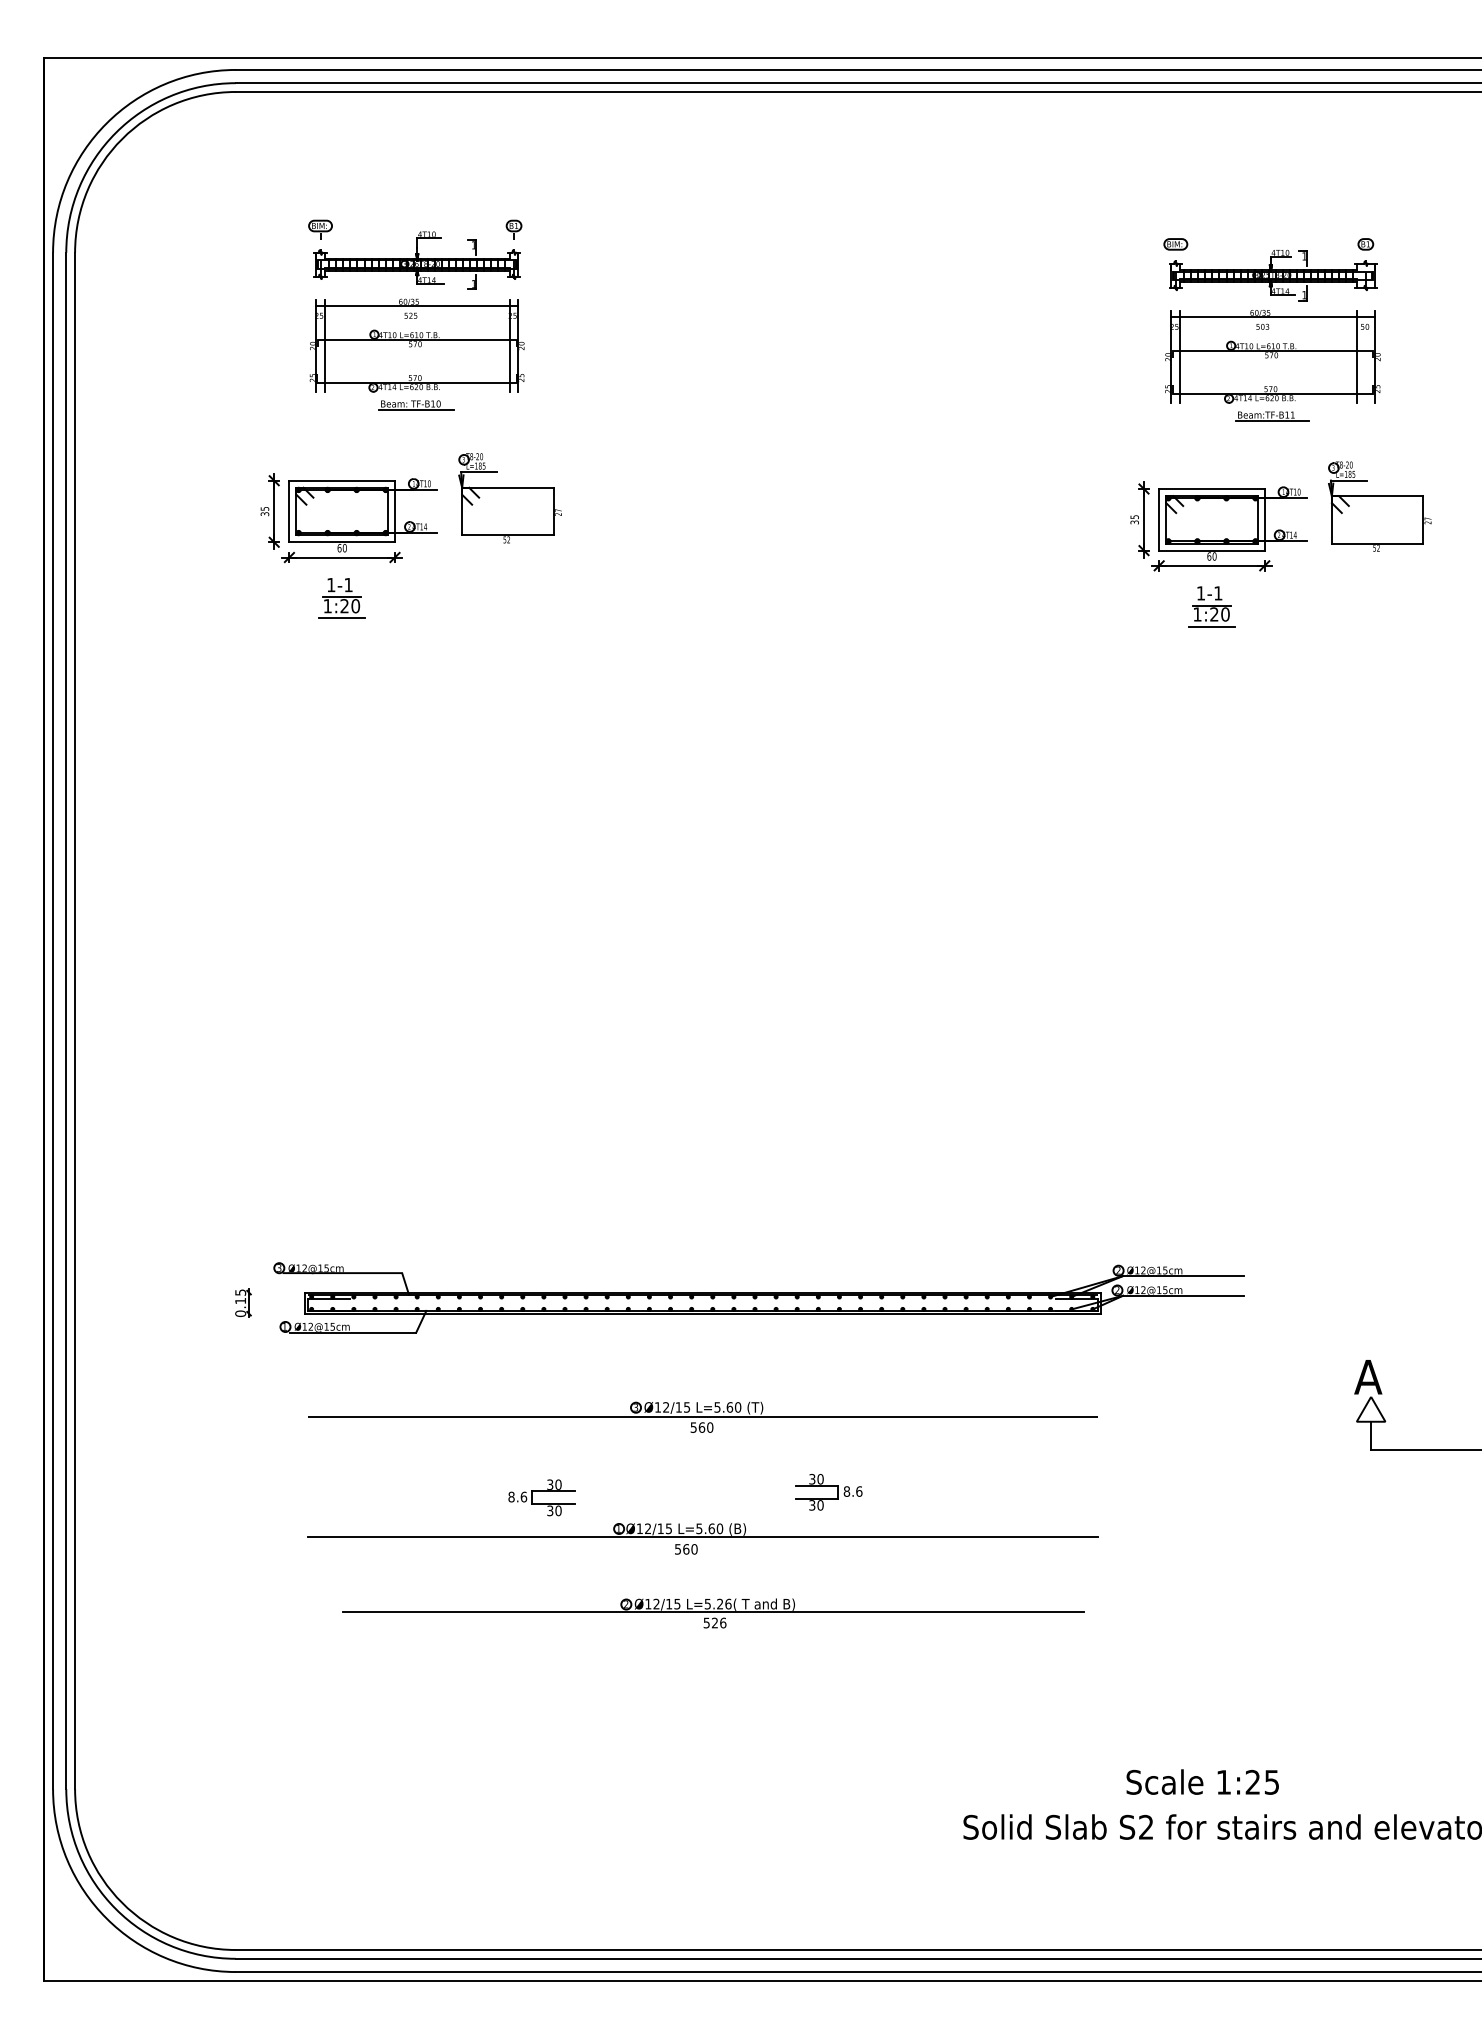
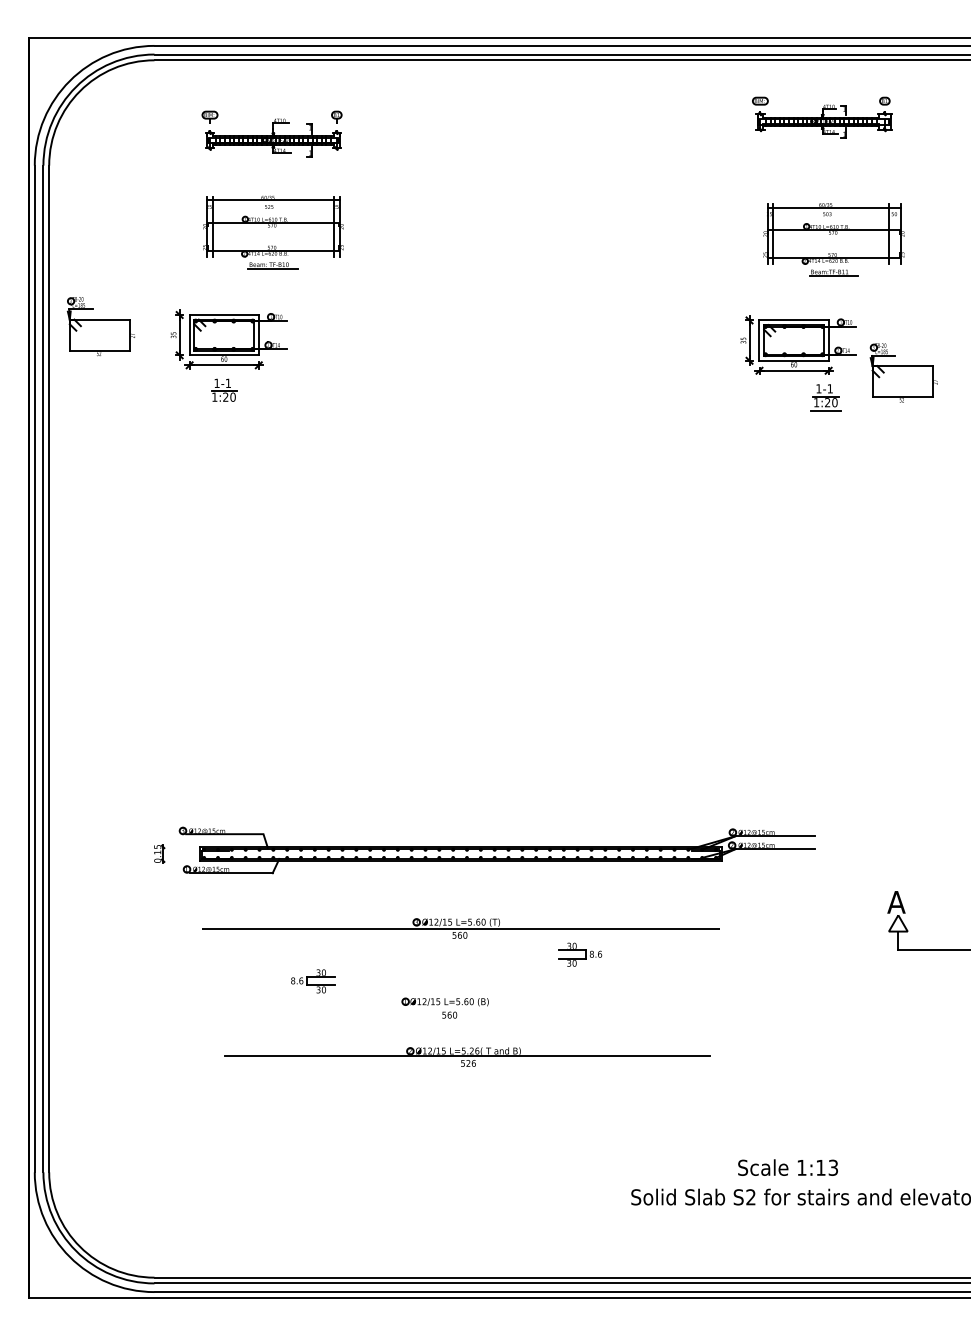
part: (414, 254) -> (271, 133), moved
part: (1270, 269) -> (822, 117), moved
part: (509, 498) -> (100, 326), moved
part: (1378, 505) -> (903, 372), moved
part: (1211, 606) -> (825, 397), moved
line: (342, 618) -> (224, 405), removed
part: (829, 1491) -> (580, 954), moved
part: (542, 1497) -> (313, 981), moved
line: (702, 1537) -> (460, 1007), removed
text: (1262, 1781) -> (827, 1167), 1:25 -> 1:13

